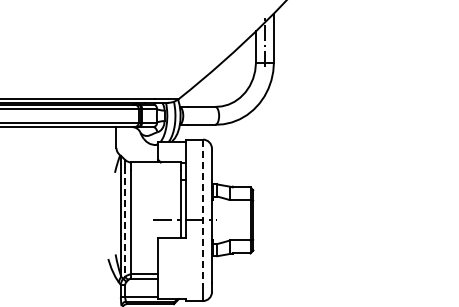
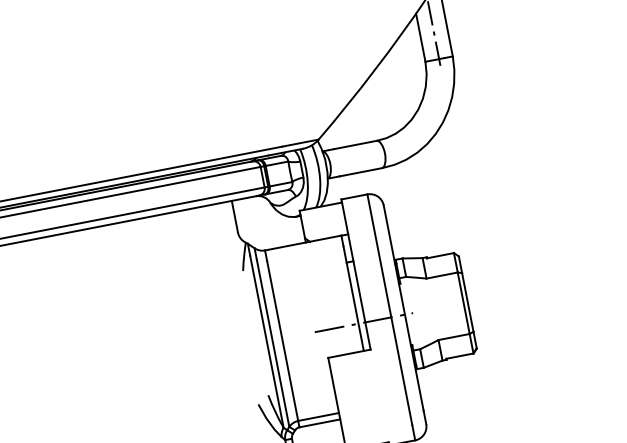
line: (203, 215) -> (390, 309), dashed -> solid
line: (125, 222) -> (273, 343), dashed -> solid

